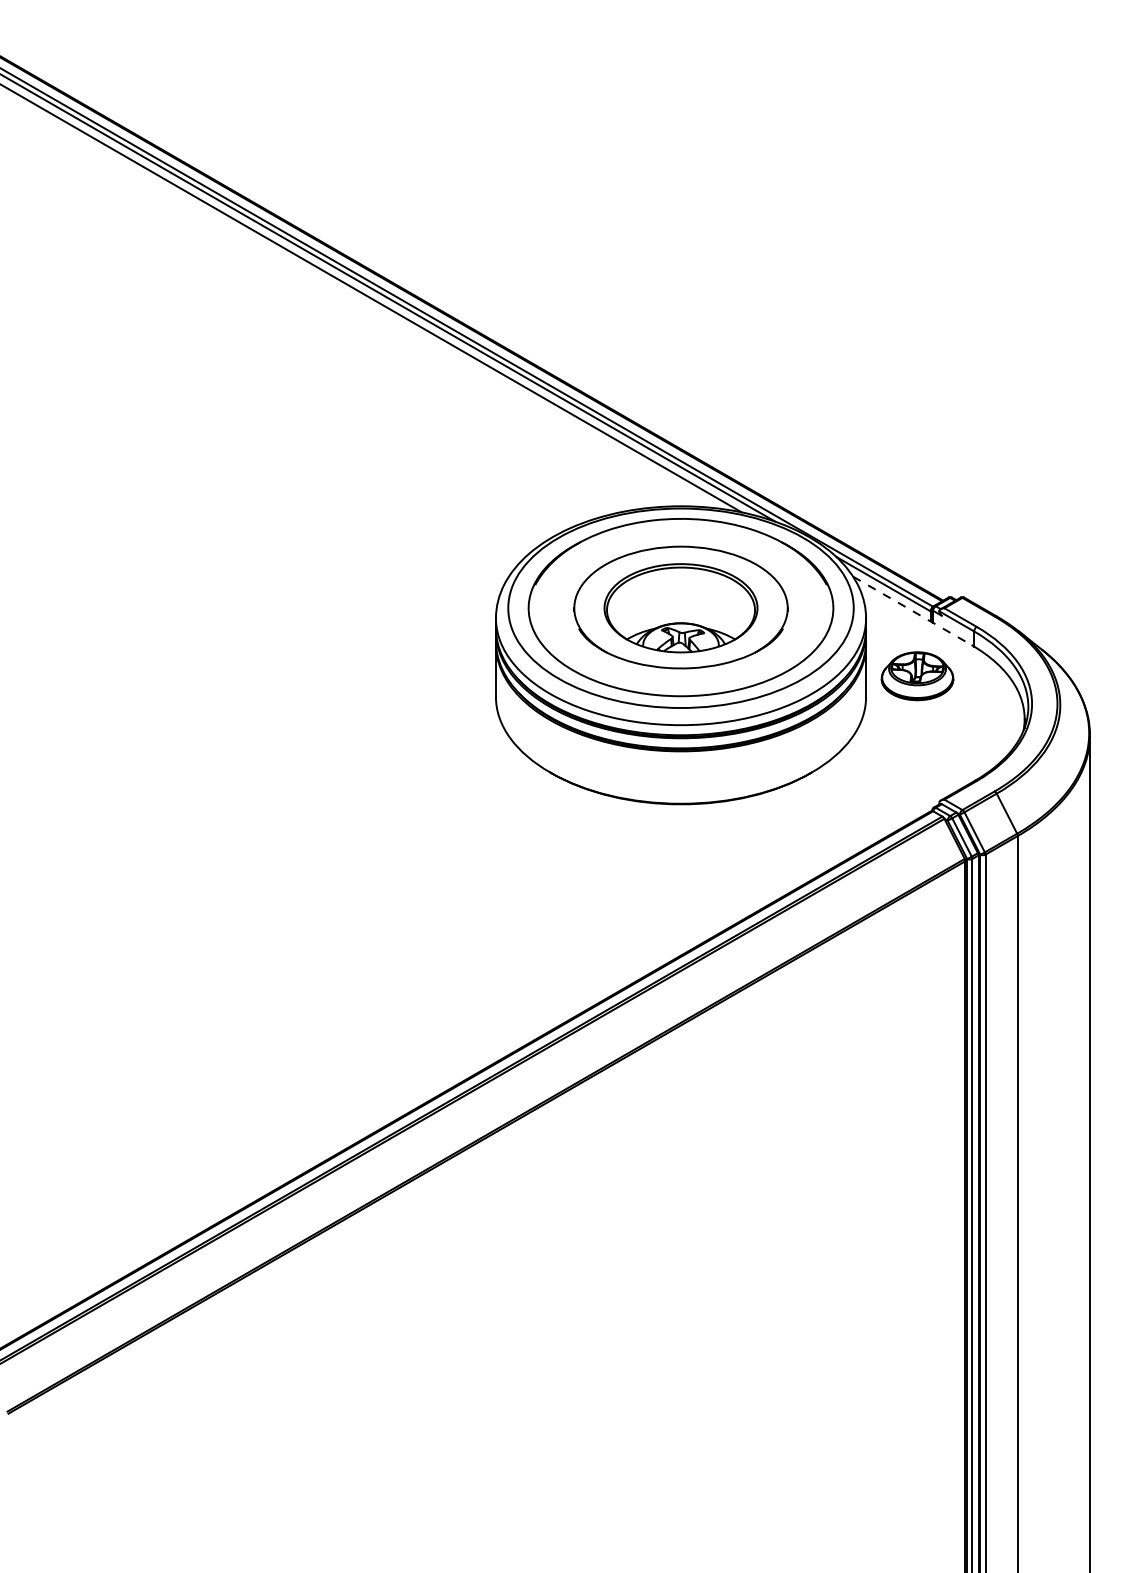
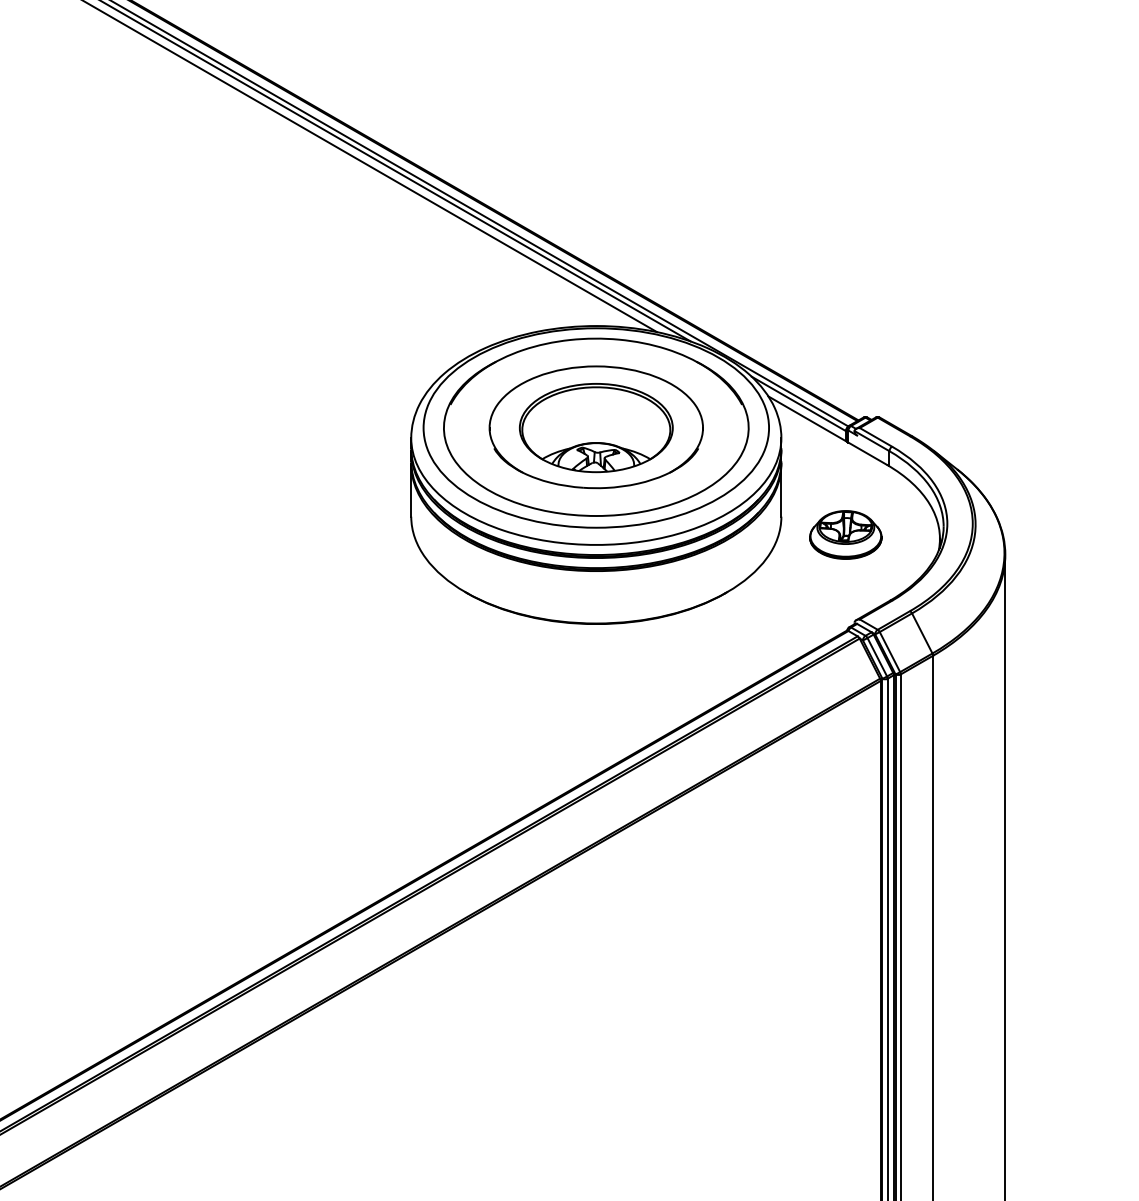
line: (912, 611) -> (827, 431), dashed -> solid
part: (917, 676) -> (845, 535), moved

